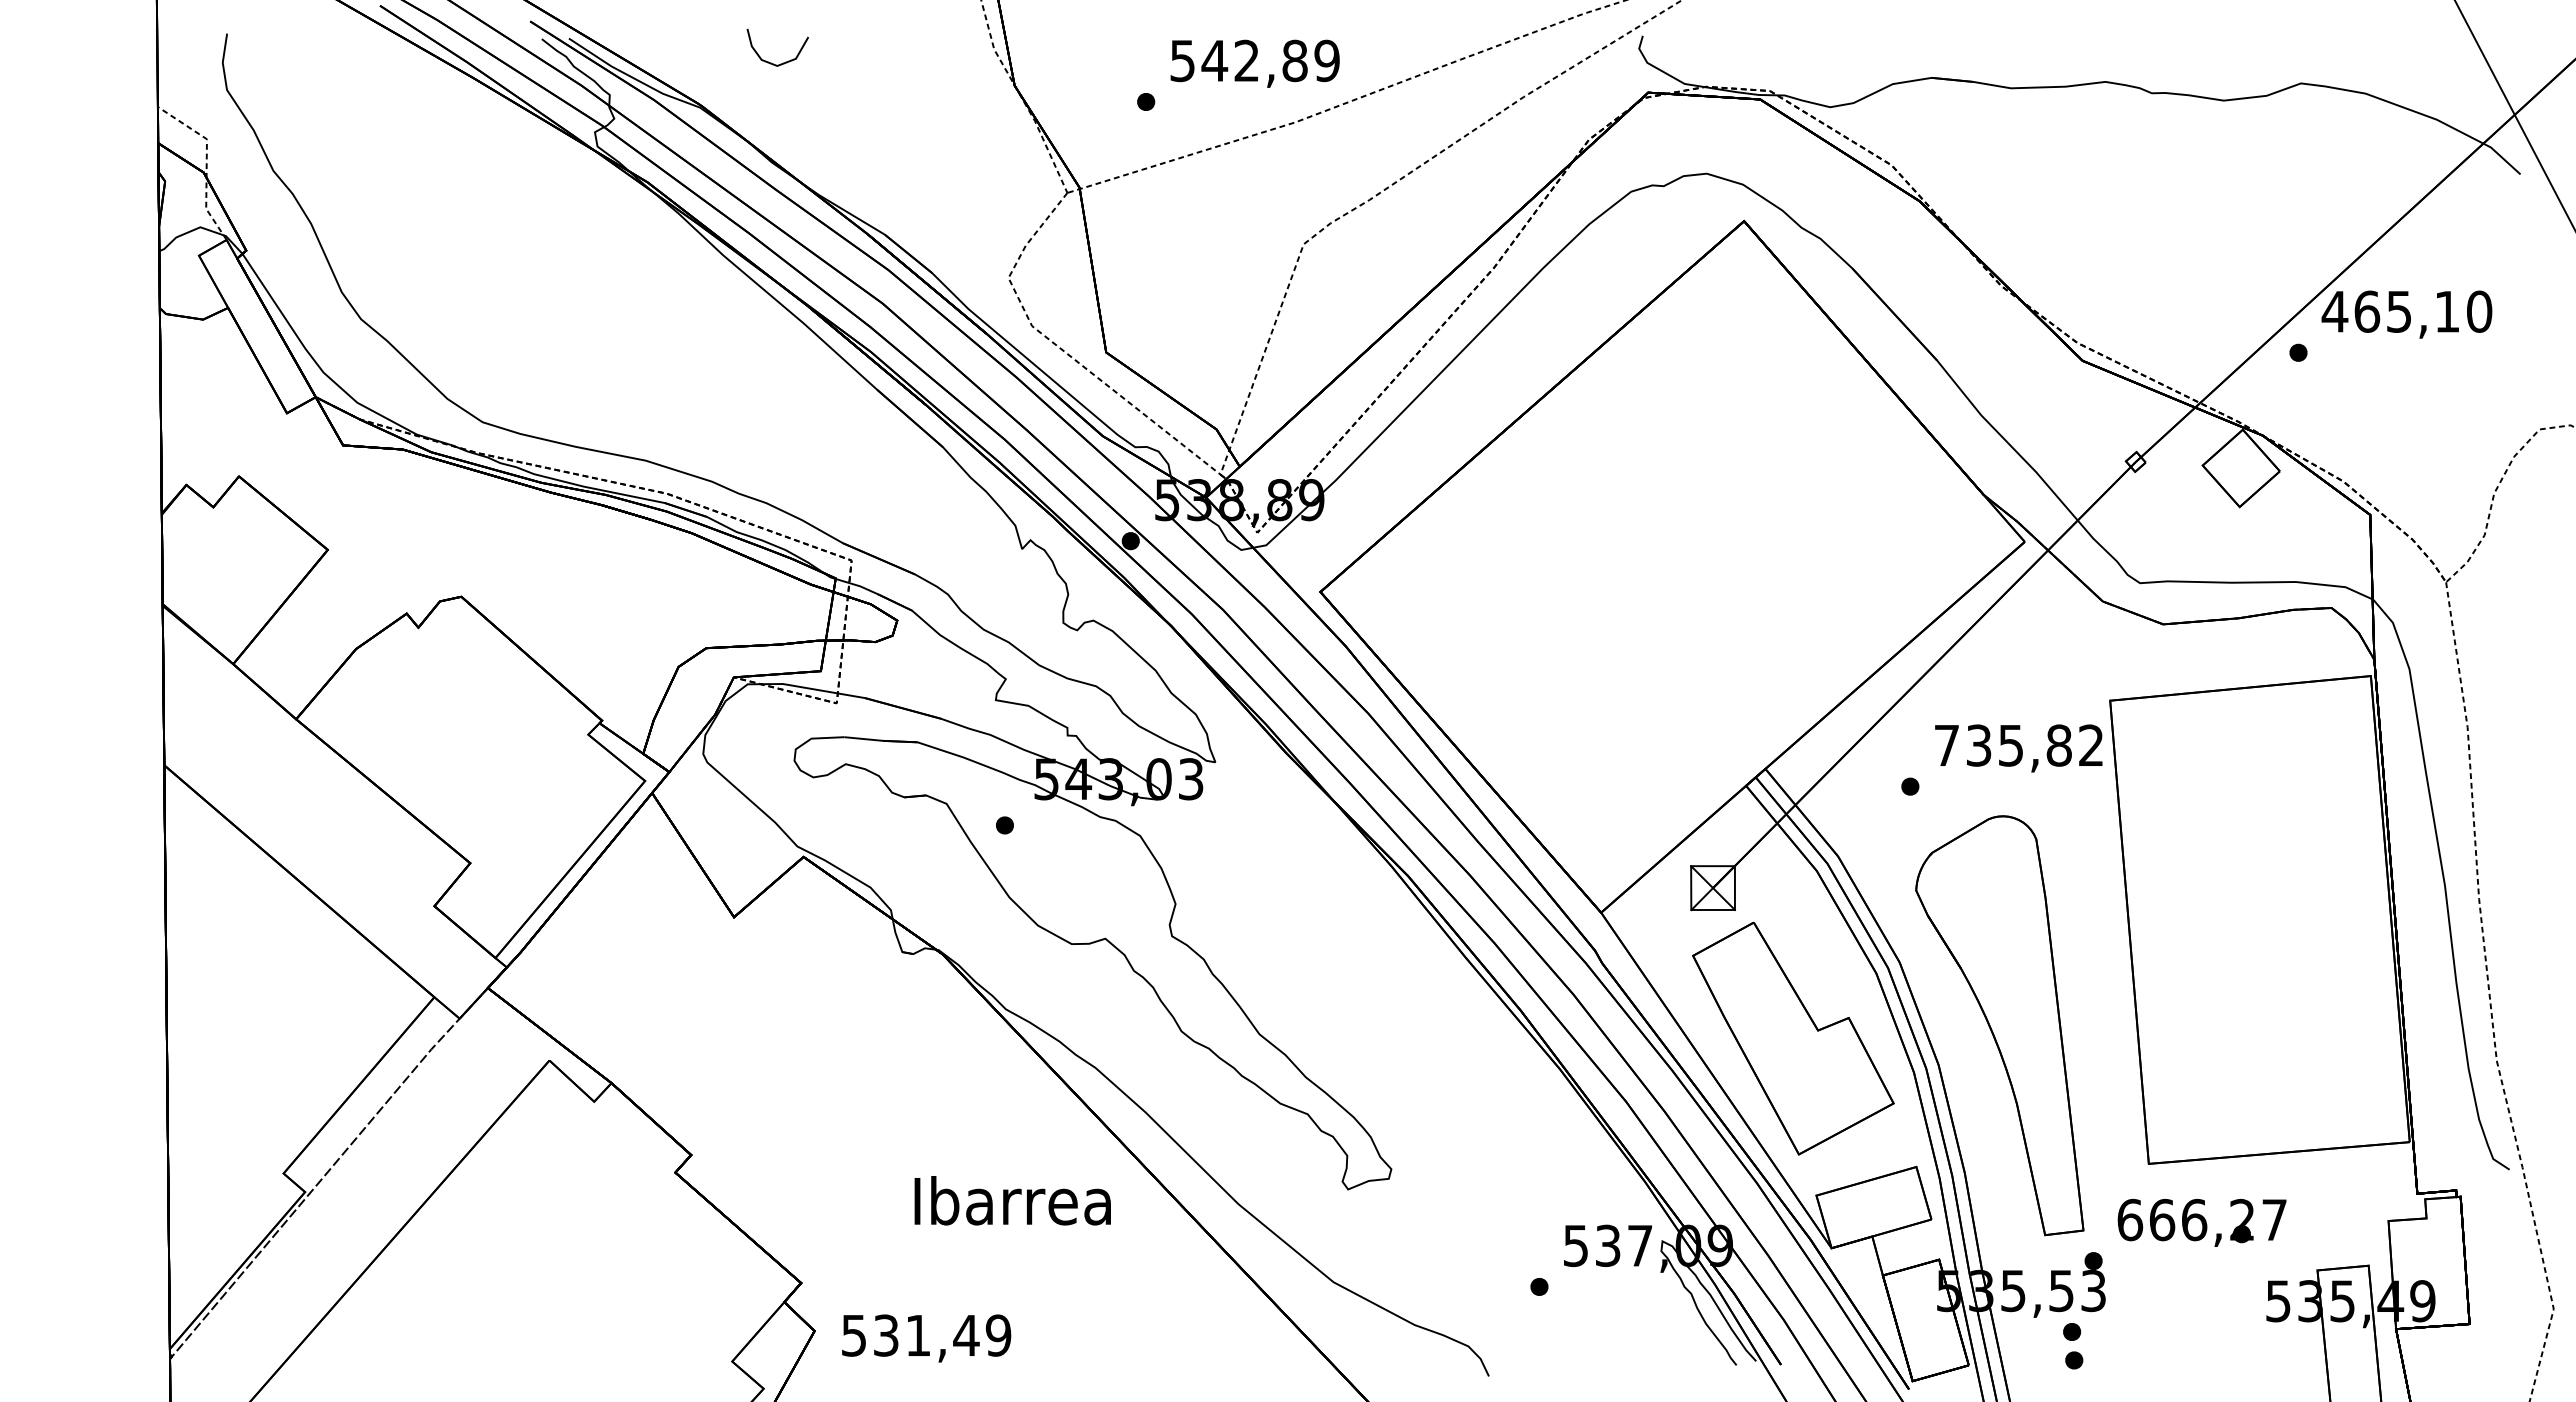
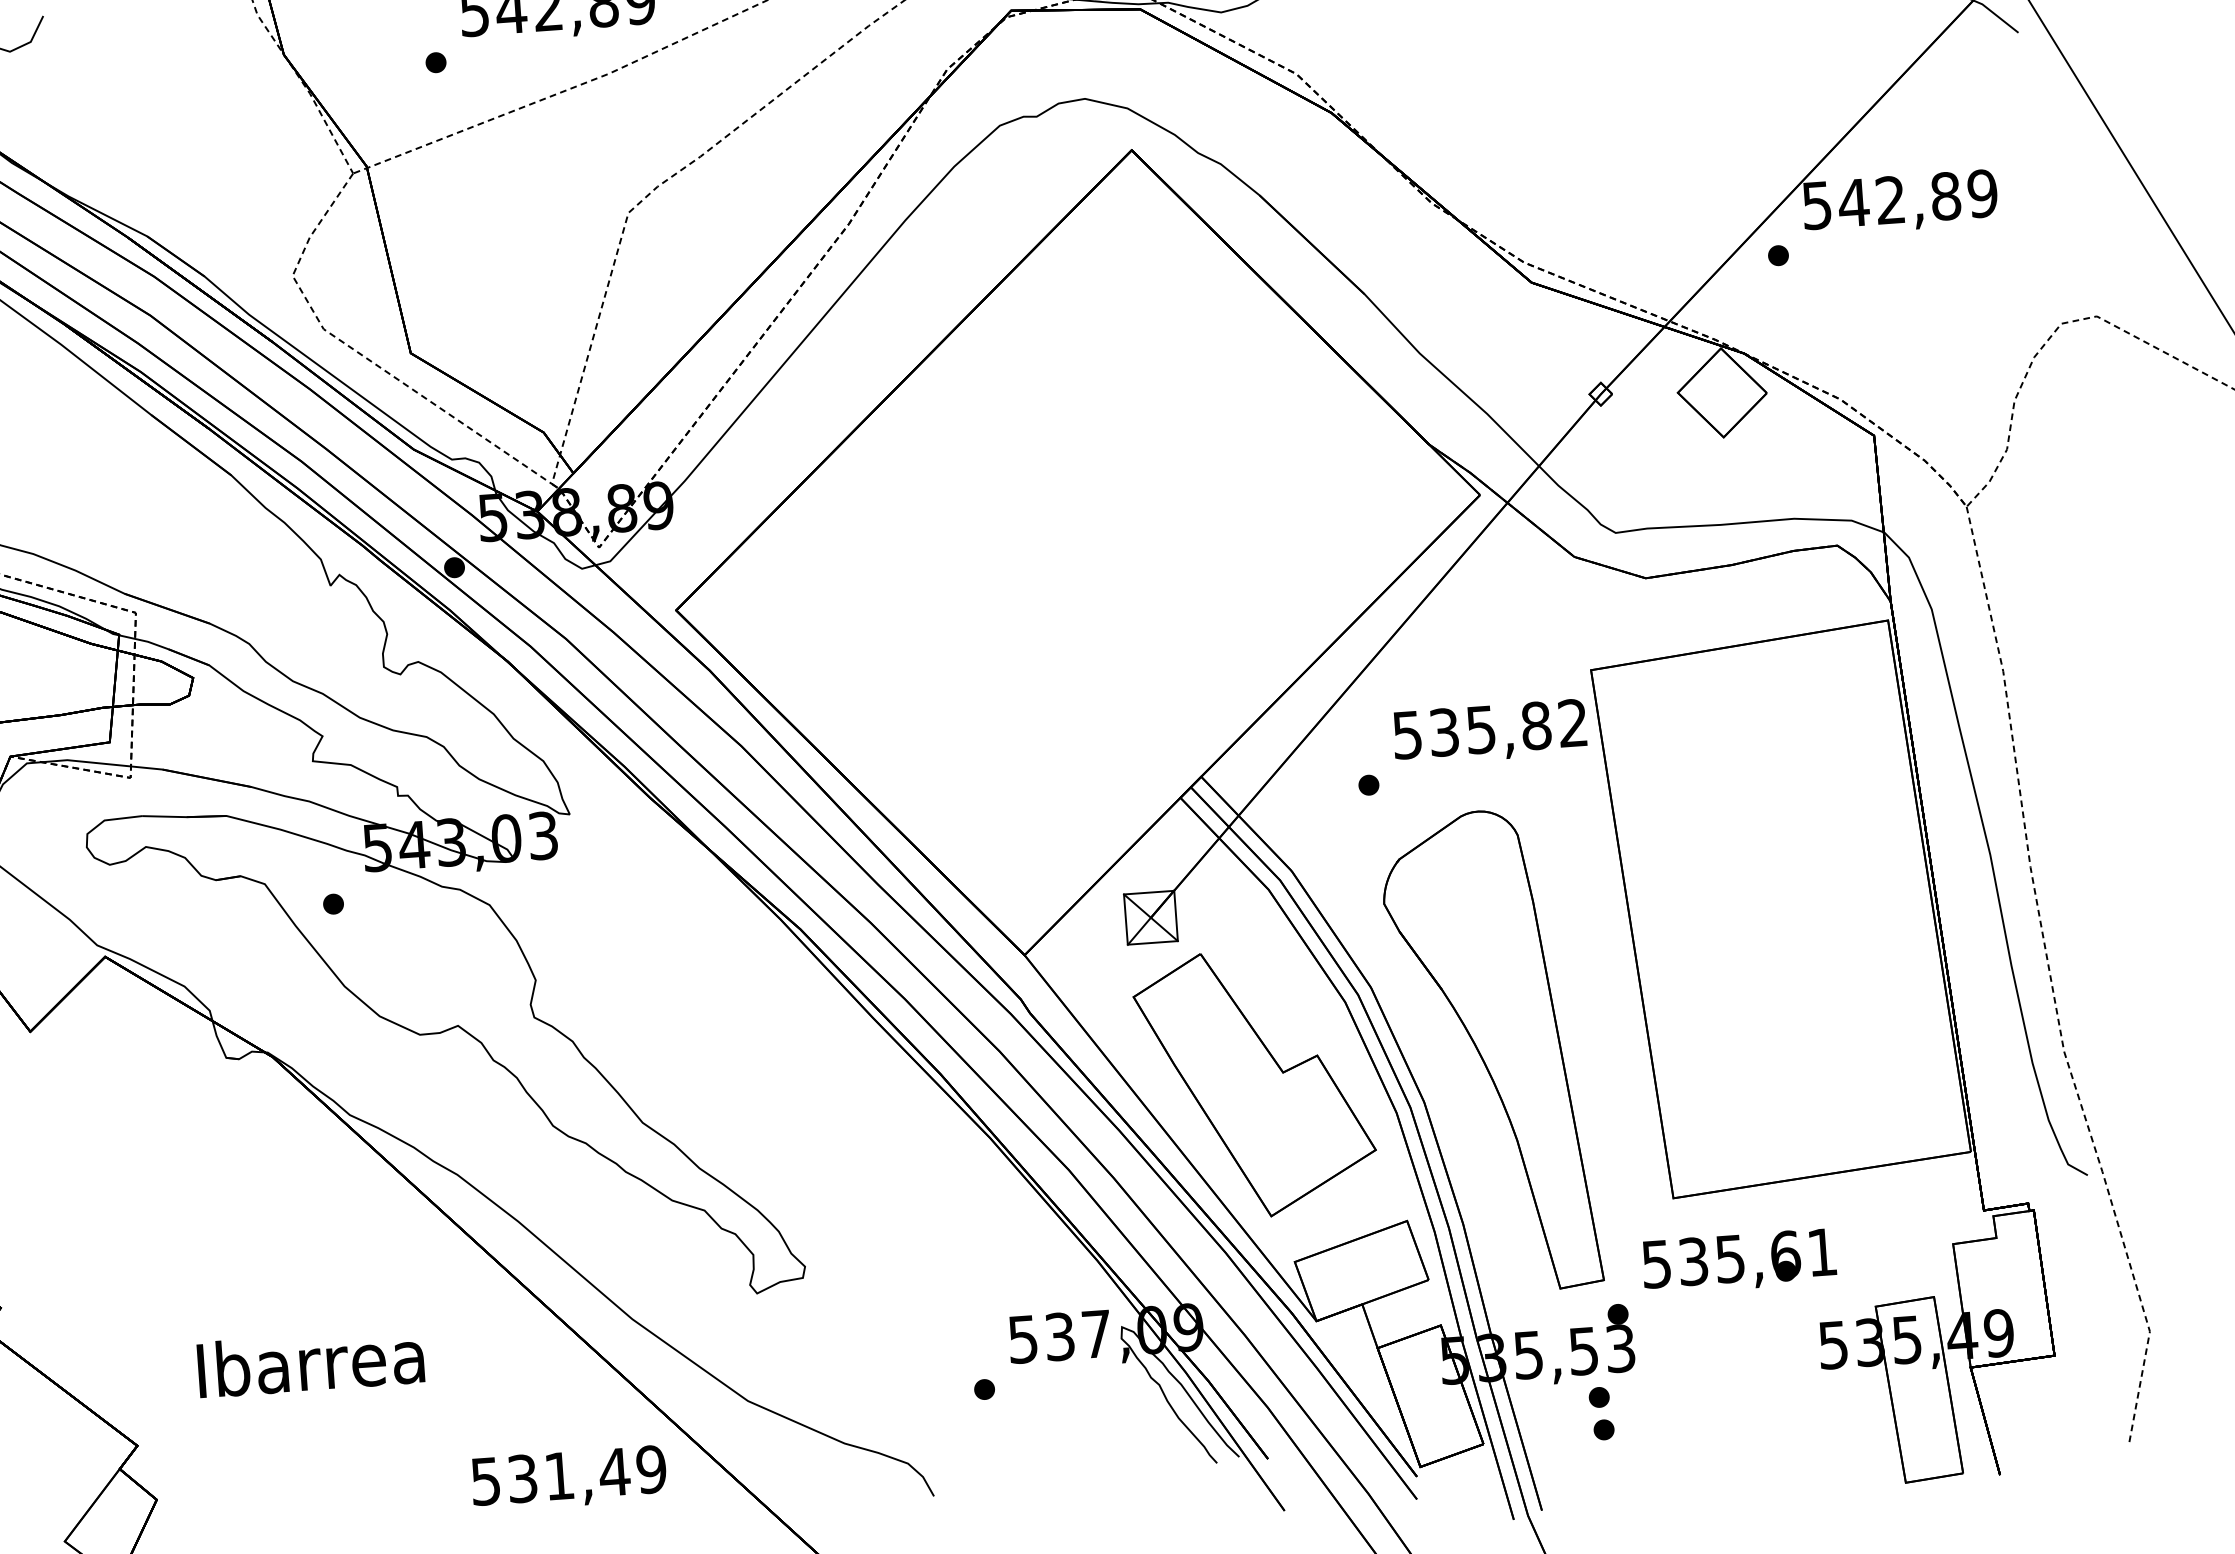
text: (2406, 311) -> (1898, 199), 465,10 -> 542,89
text: (1946, 745) -> (1406, 735), 735,82 -> 535,82
text: (1012, 1200) -> (310, 1362), moved
text: (2201, 1219) -> (1738, 1257), 666,27 -> 535,61
text: (926, 1338) -> (569, 1478), moved

